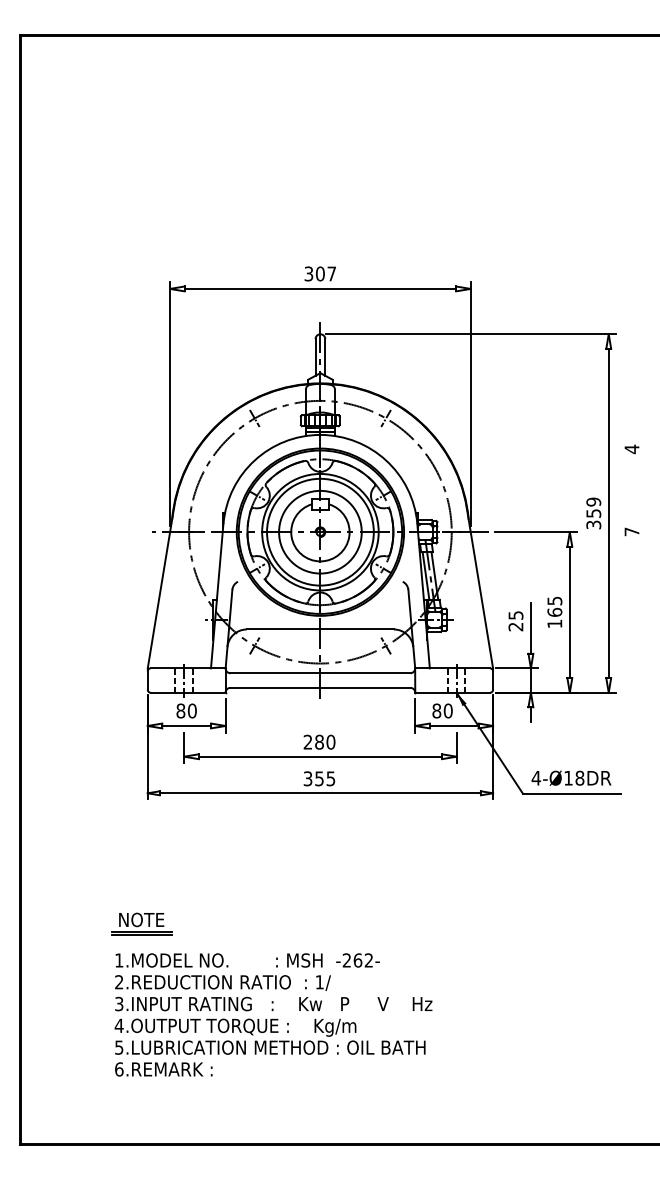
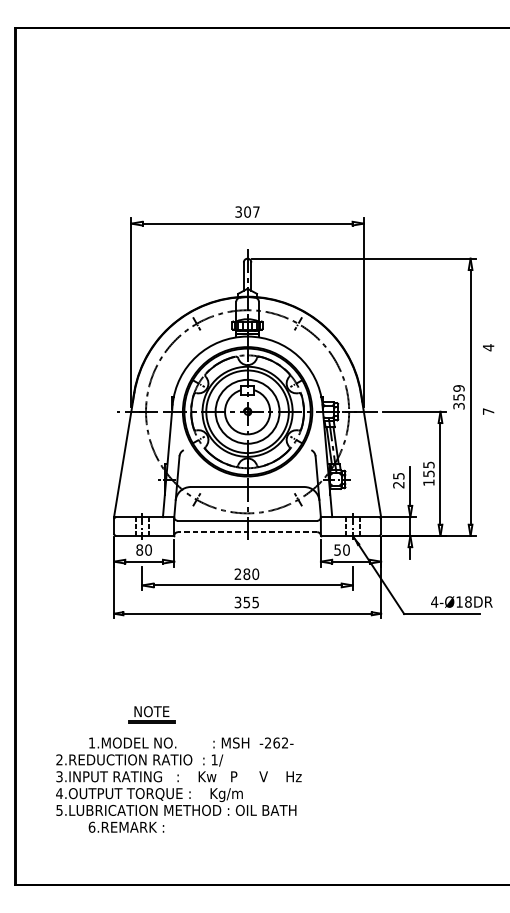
text: (554, 611) -> (428, 473), 165 -> 155
line: (320, 687) -> (247, 531), solid -> dashed
text: (436, 710) -> (337, 549), 80 -> 50
text: (571, 777) -> (461, 601), moved
part: (141, 923) -> (151, 714), moved
text: (273, 1014) -> (178, 784), moved

